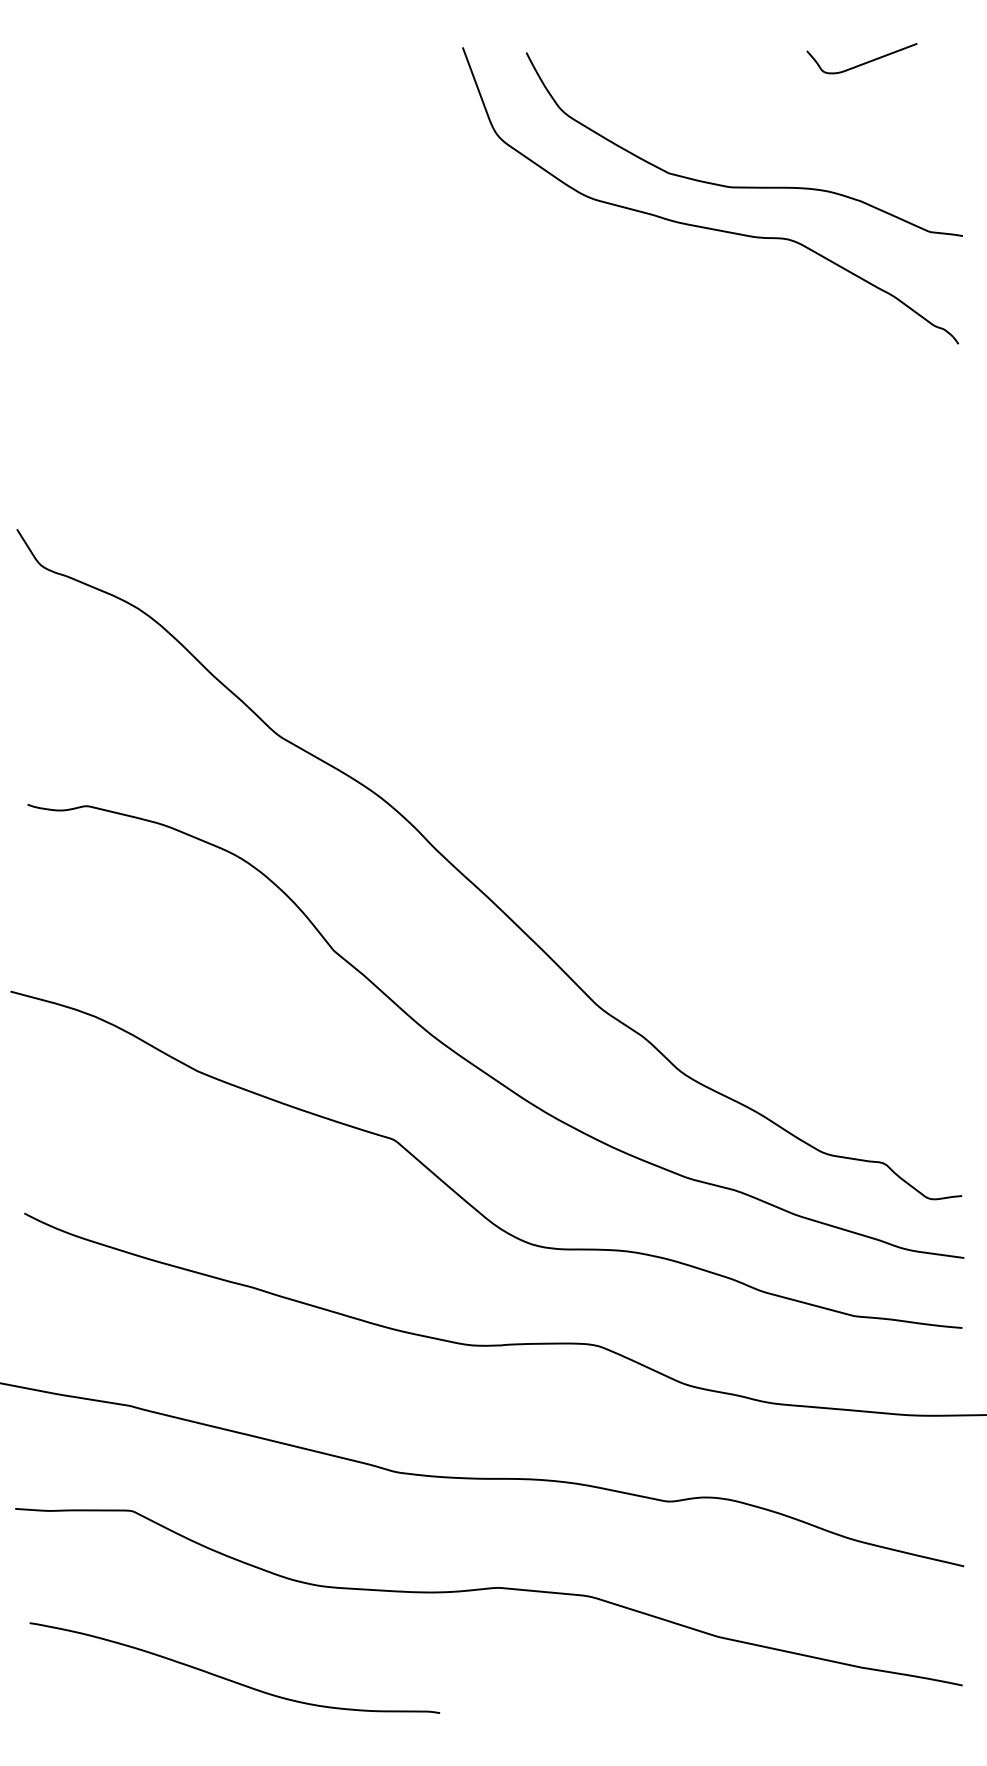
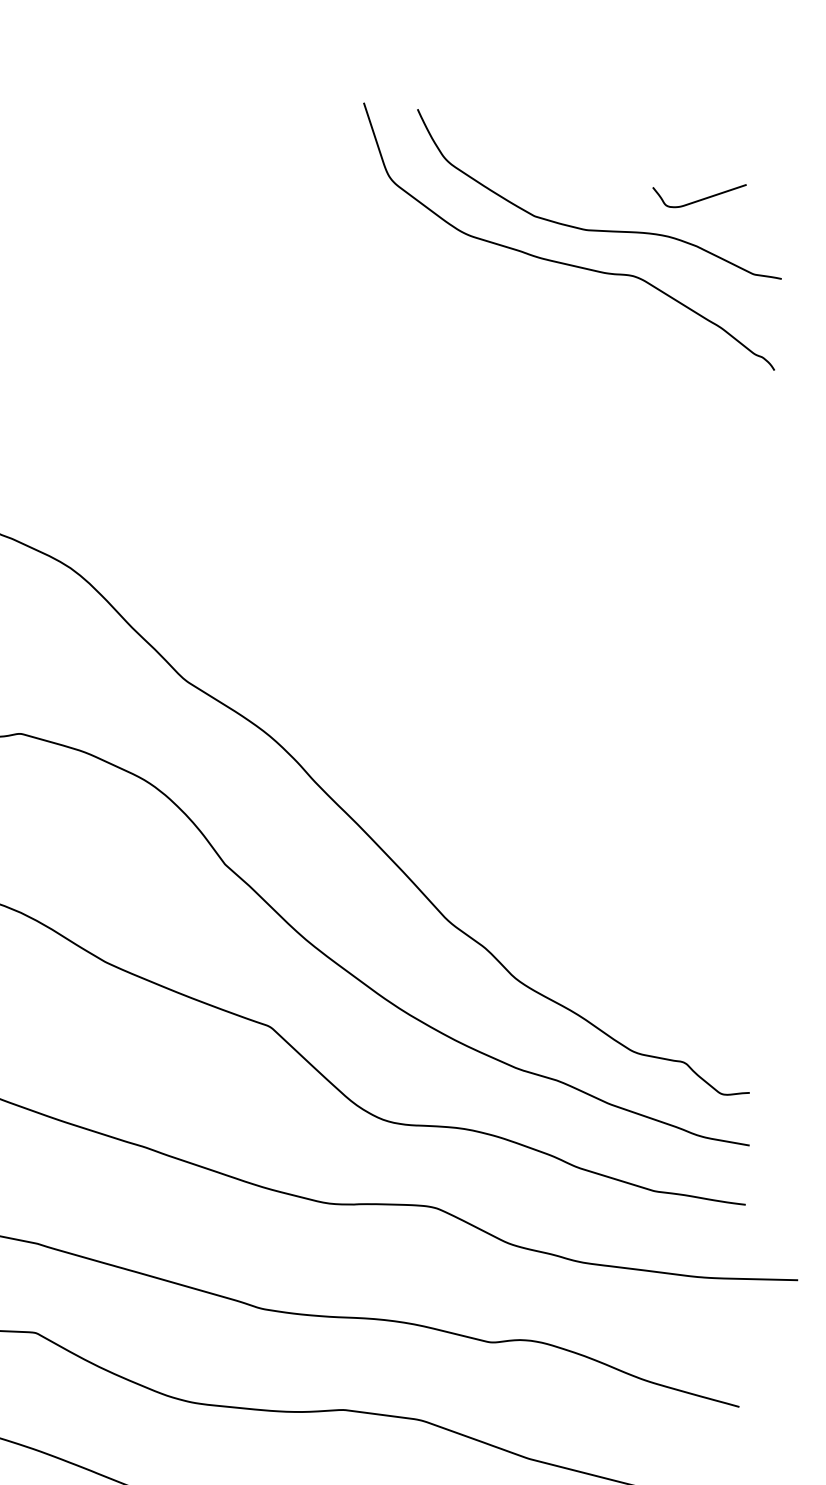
curve: (864, 62) -> (701, 199), moved

